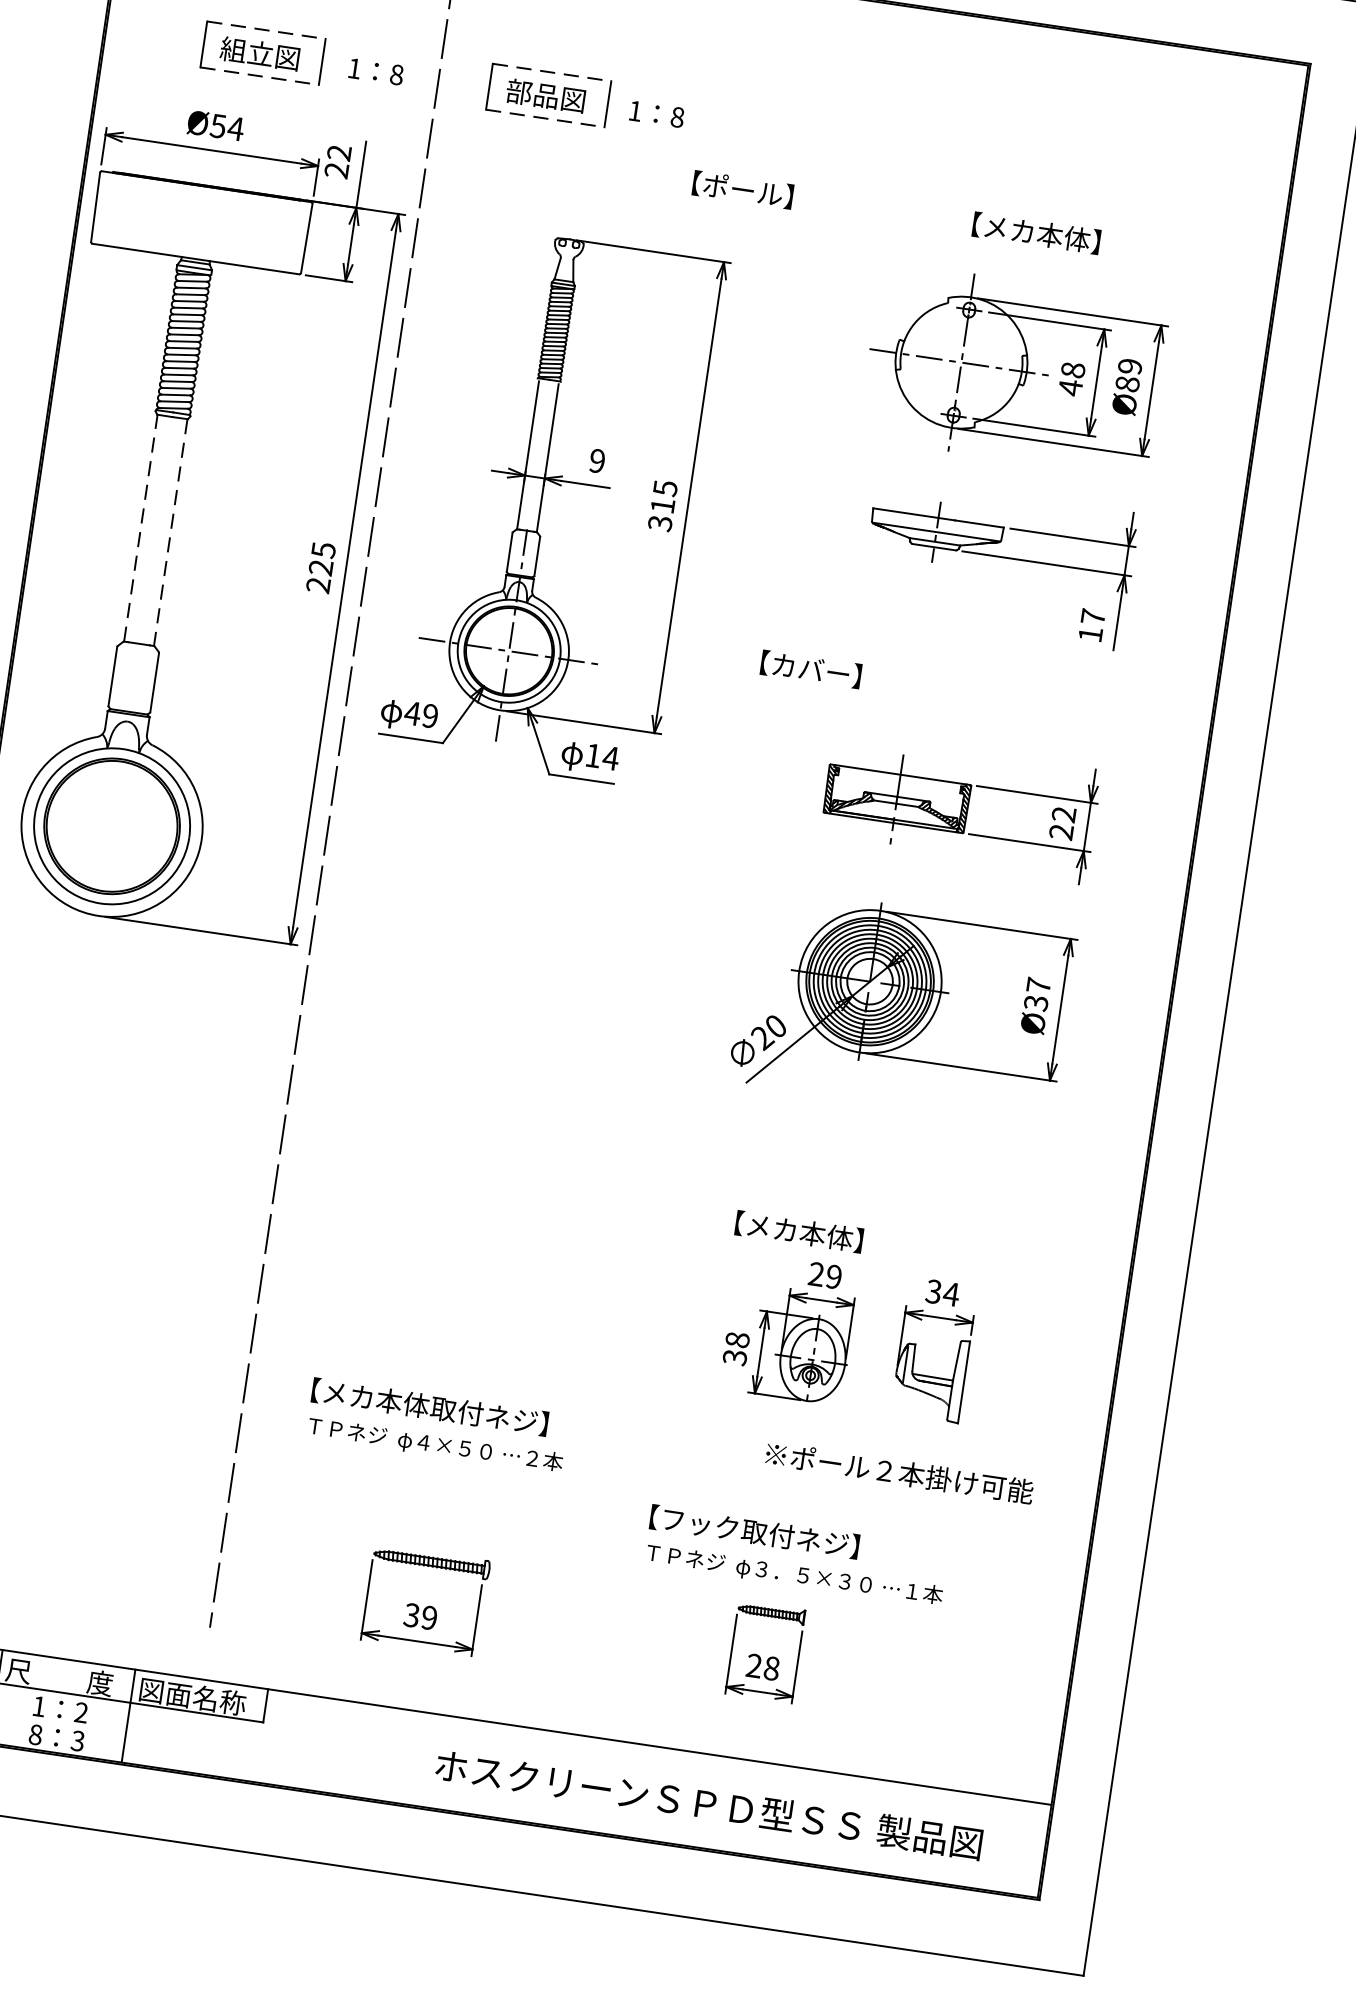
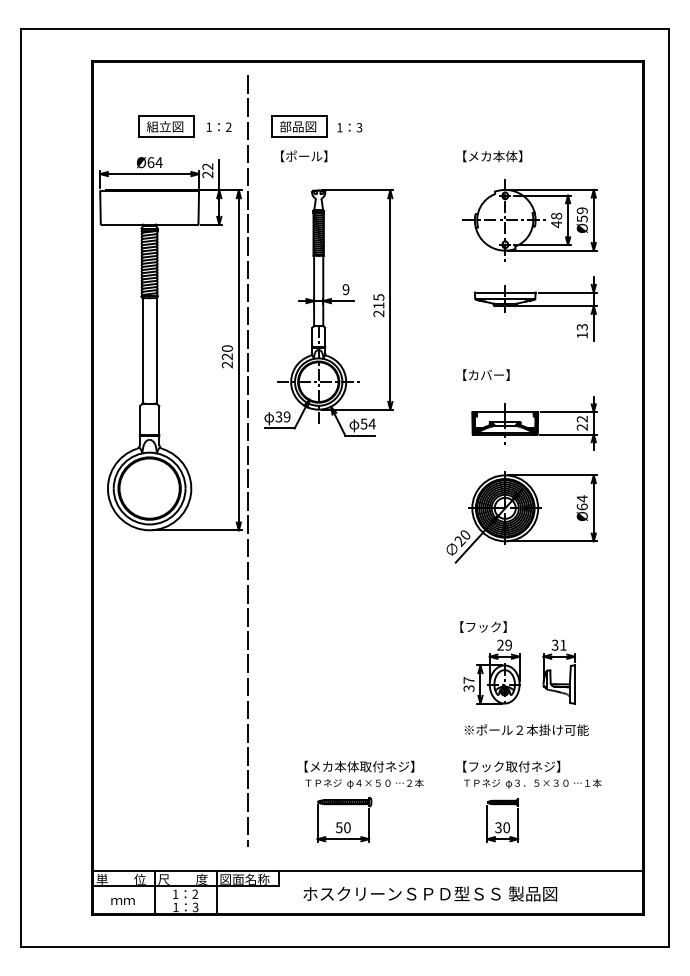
line: (266, 29) -> (166, 115), dashed -> solid
line: (552, 72) -> (299, 115), dashed -> solid
text: (396, 73) -> (228, 126), 8 -> 2
line: (259, 77) -> (166, 137), dashed -> solid
text: (677, 116) -> (359, 127), 8 -> 3
line: (545, 119) -> (299, 137), dashed -> solid
text: (217, 125) -> (150, 162), Ø54 -> Ø64
text: (743, 190) -> (304, 156), moved
text: (1035, 233) -> (492, 156), moved
text: (1125, 382) -> (581, 218), Ø89 -> Ø59
text: (661, 523) -> (379, 313), 315 -> 215
line: (140, 527) -> (142, 350), dashed -> solid
line: (170, 531) -> (156, 350), dashed -> solid
text: (321, 549) -> (226, 348), 225 -> 220
text: (1091, 615) -> (581, 326), 17 -> 13
text: (811, 668) -> (486, 374), moved
text: (411, 712) -> (278, 416), 49 -> 39
text: (592, 754) -> (363, 423), 14 -> 54
text: (1035, 993) -> (581, 502), Ø37 -> Ø64
text: (805, 1231) -> (492, 626), 【メカ本体】 -> 【フック】
text: (949, 1294) -> (562, 645), 34 -> 31
text: (736, 1339) -> (468, 680), 38 -> 37
text: (436, 1425) -> (363, 774), moved
text: (899, 1471) -> (526, 729), moved
text: (796, 1555) -> (532, 774), moved
text: (421, 1616) -> (343, 827), 39 -> 50
text: (762, 1666) -> (502, 827), 28 -> 30
text: (34, 1734) -> (175, 907), 8 -> 1
text: (709, 1803) -> (430, 893), moved

